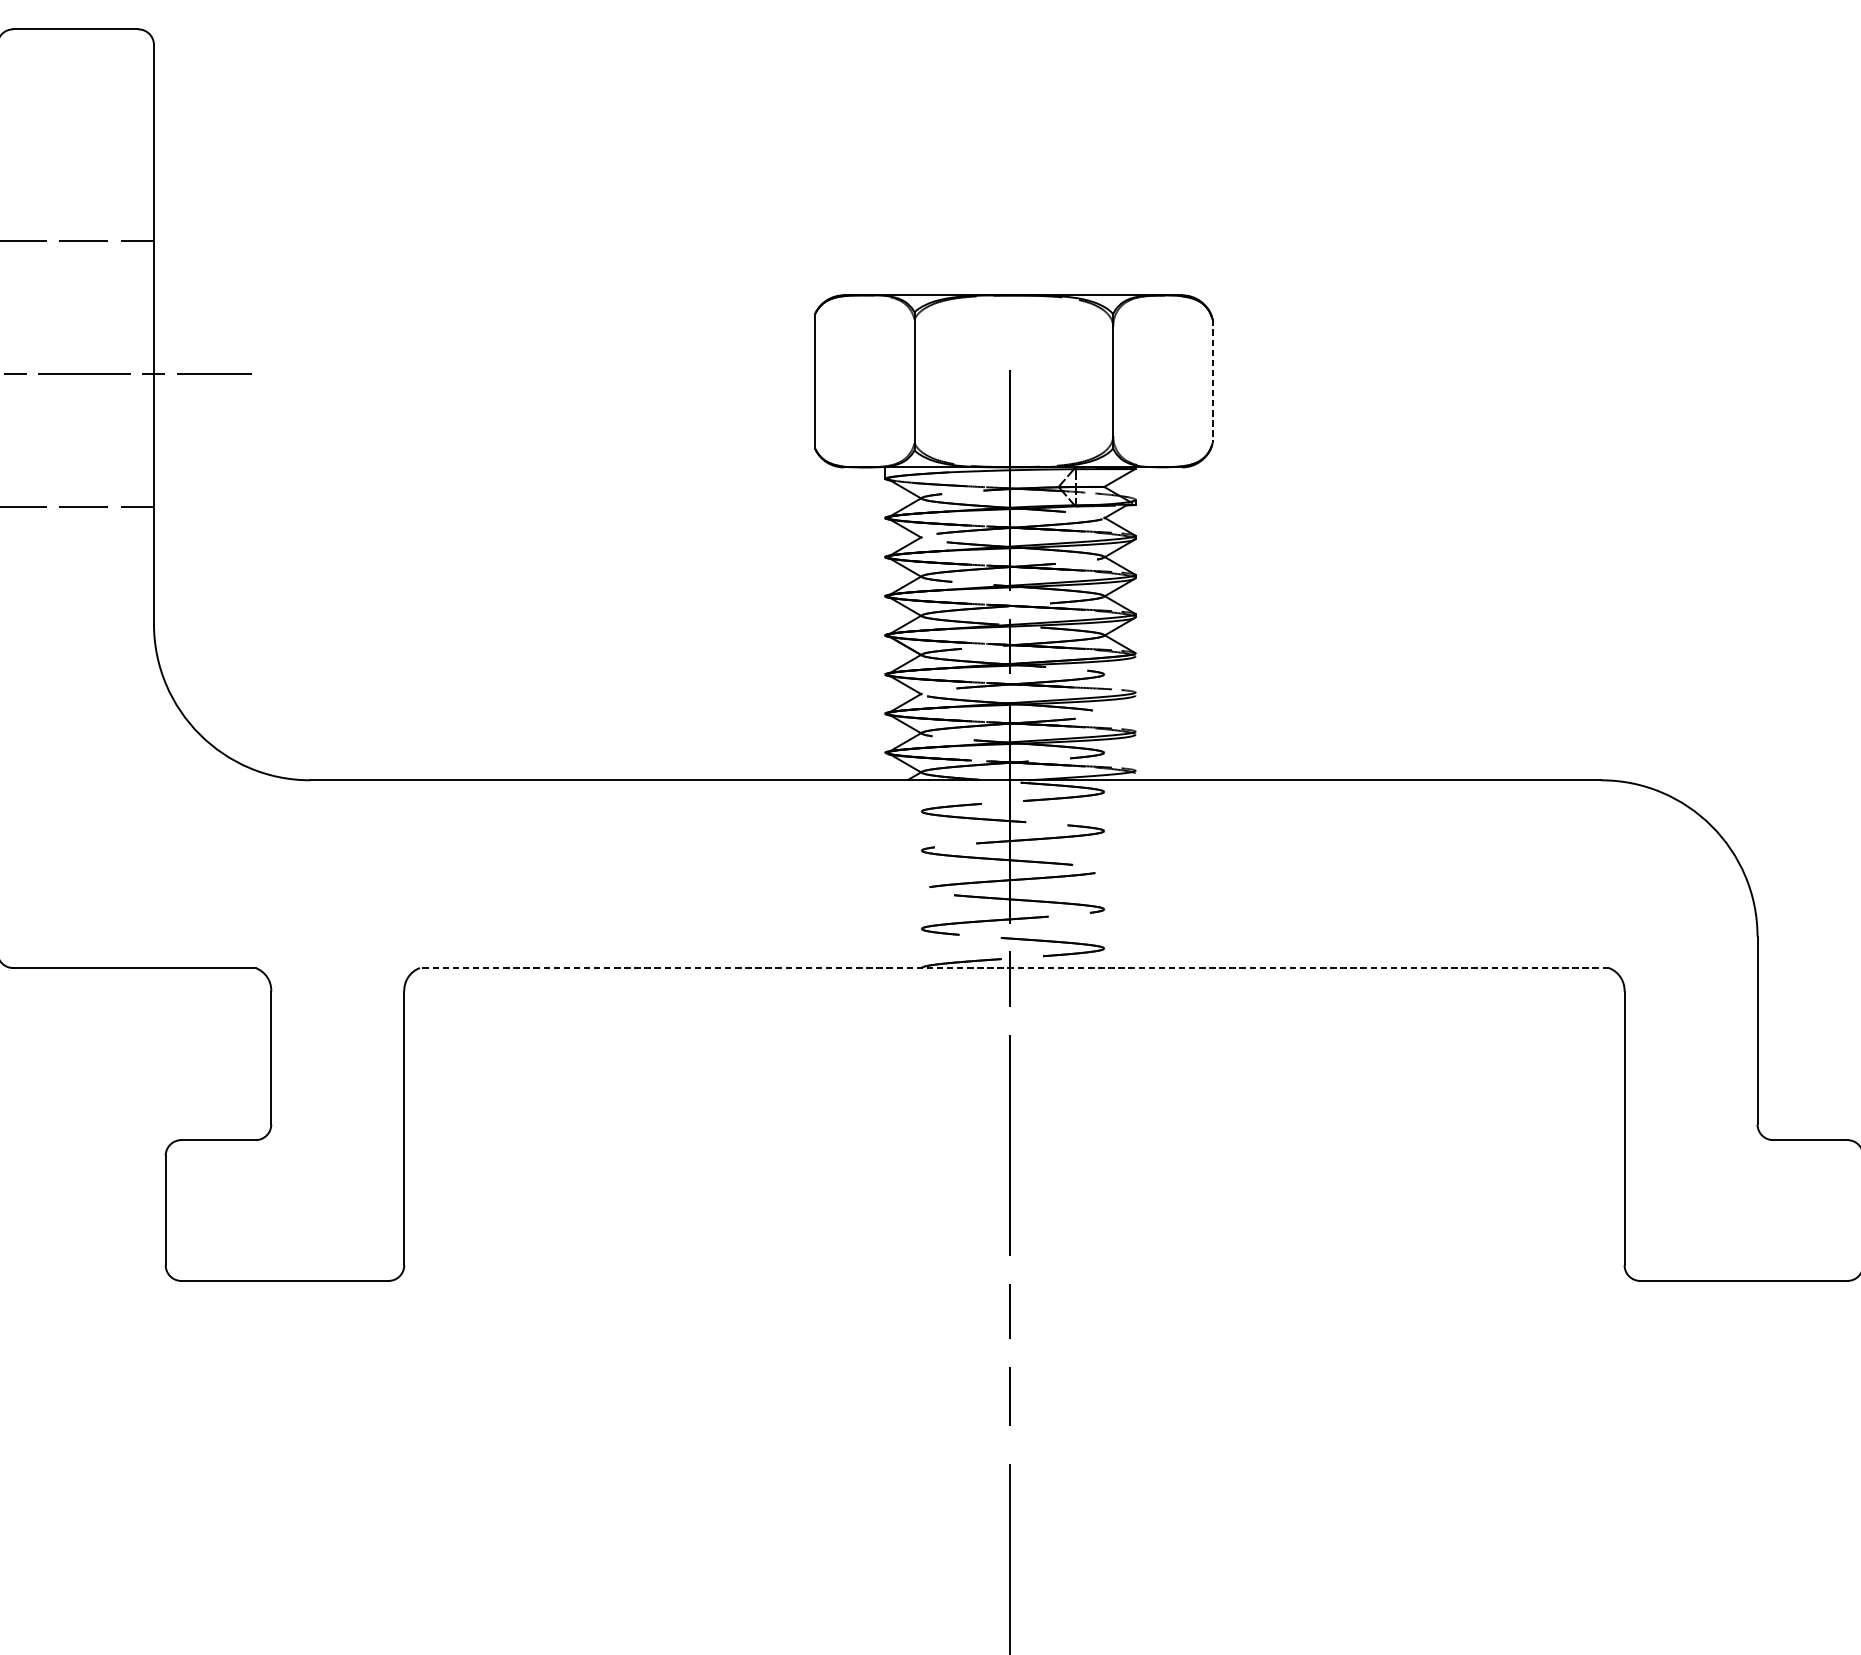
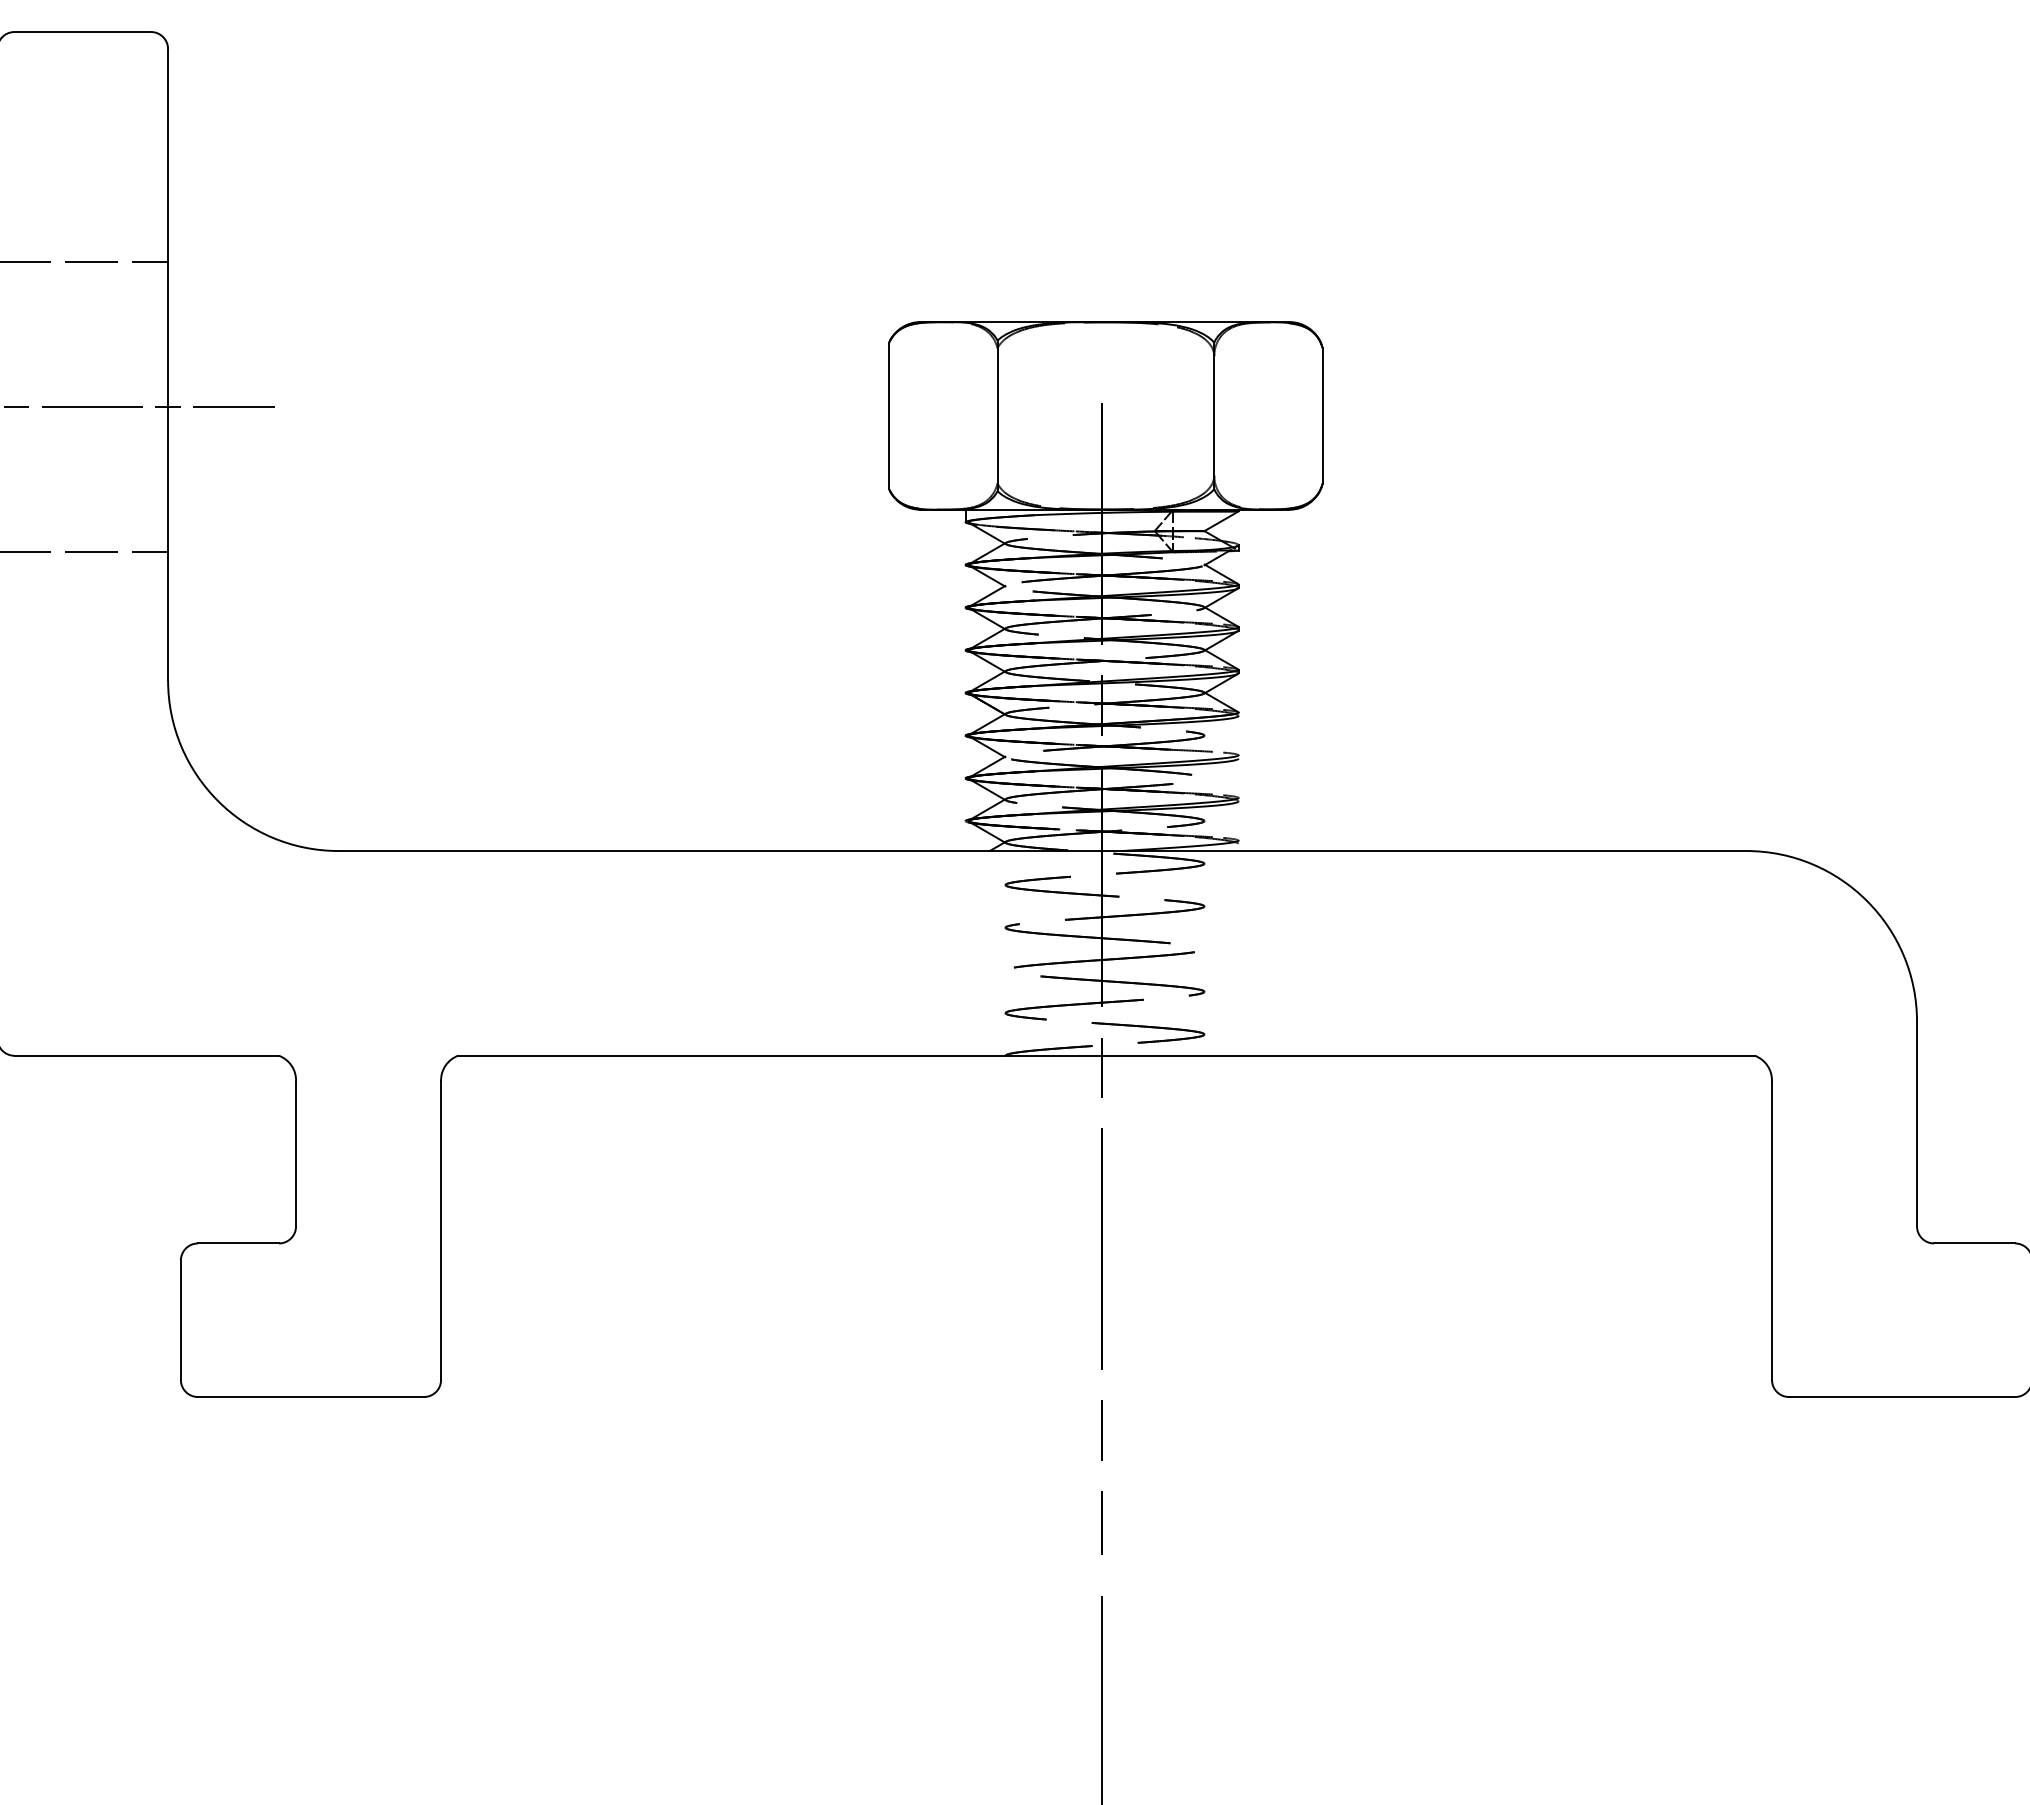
line: (1212, 380) -> (1322, 415), dashed -> solid
line: (1014, 967) -> (1106, 1055), dashed -> solid

